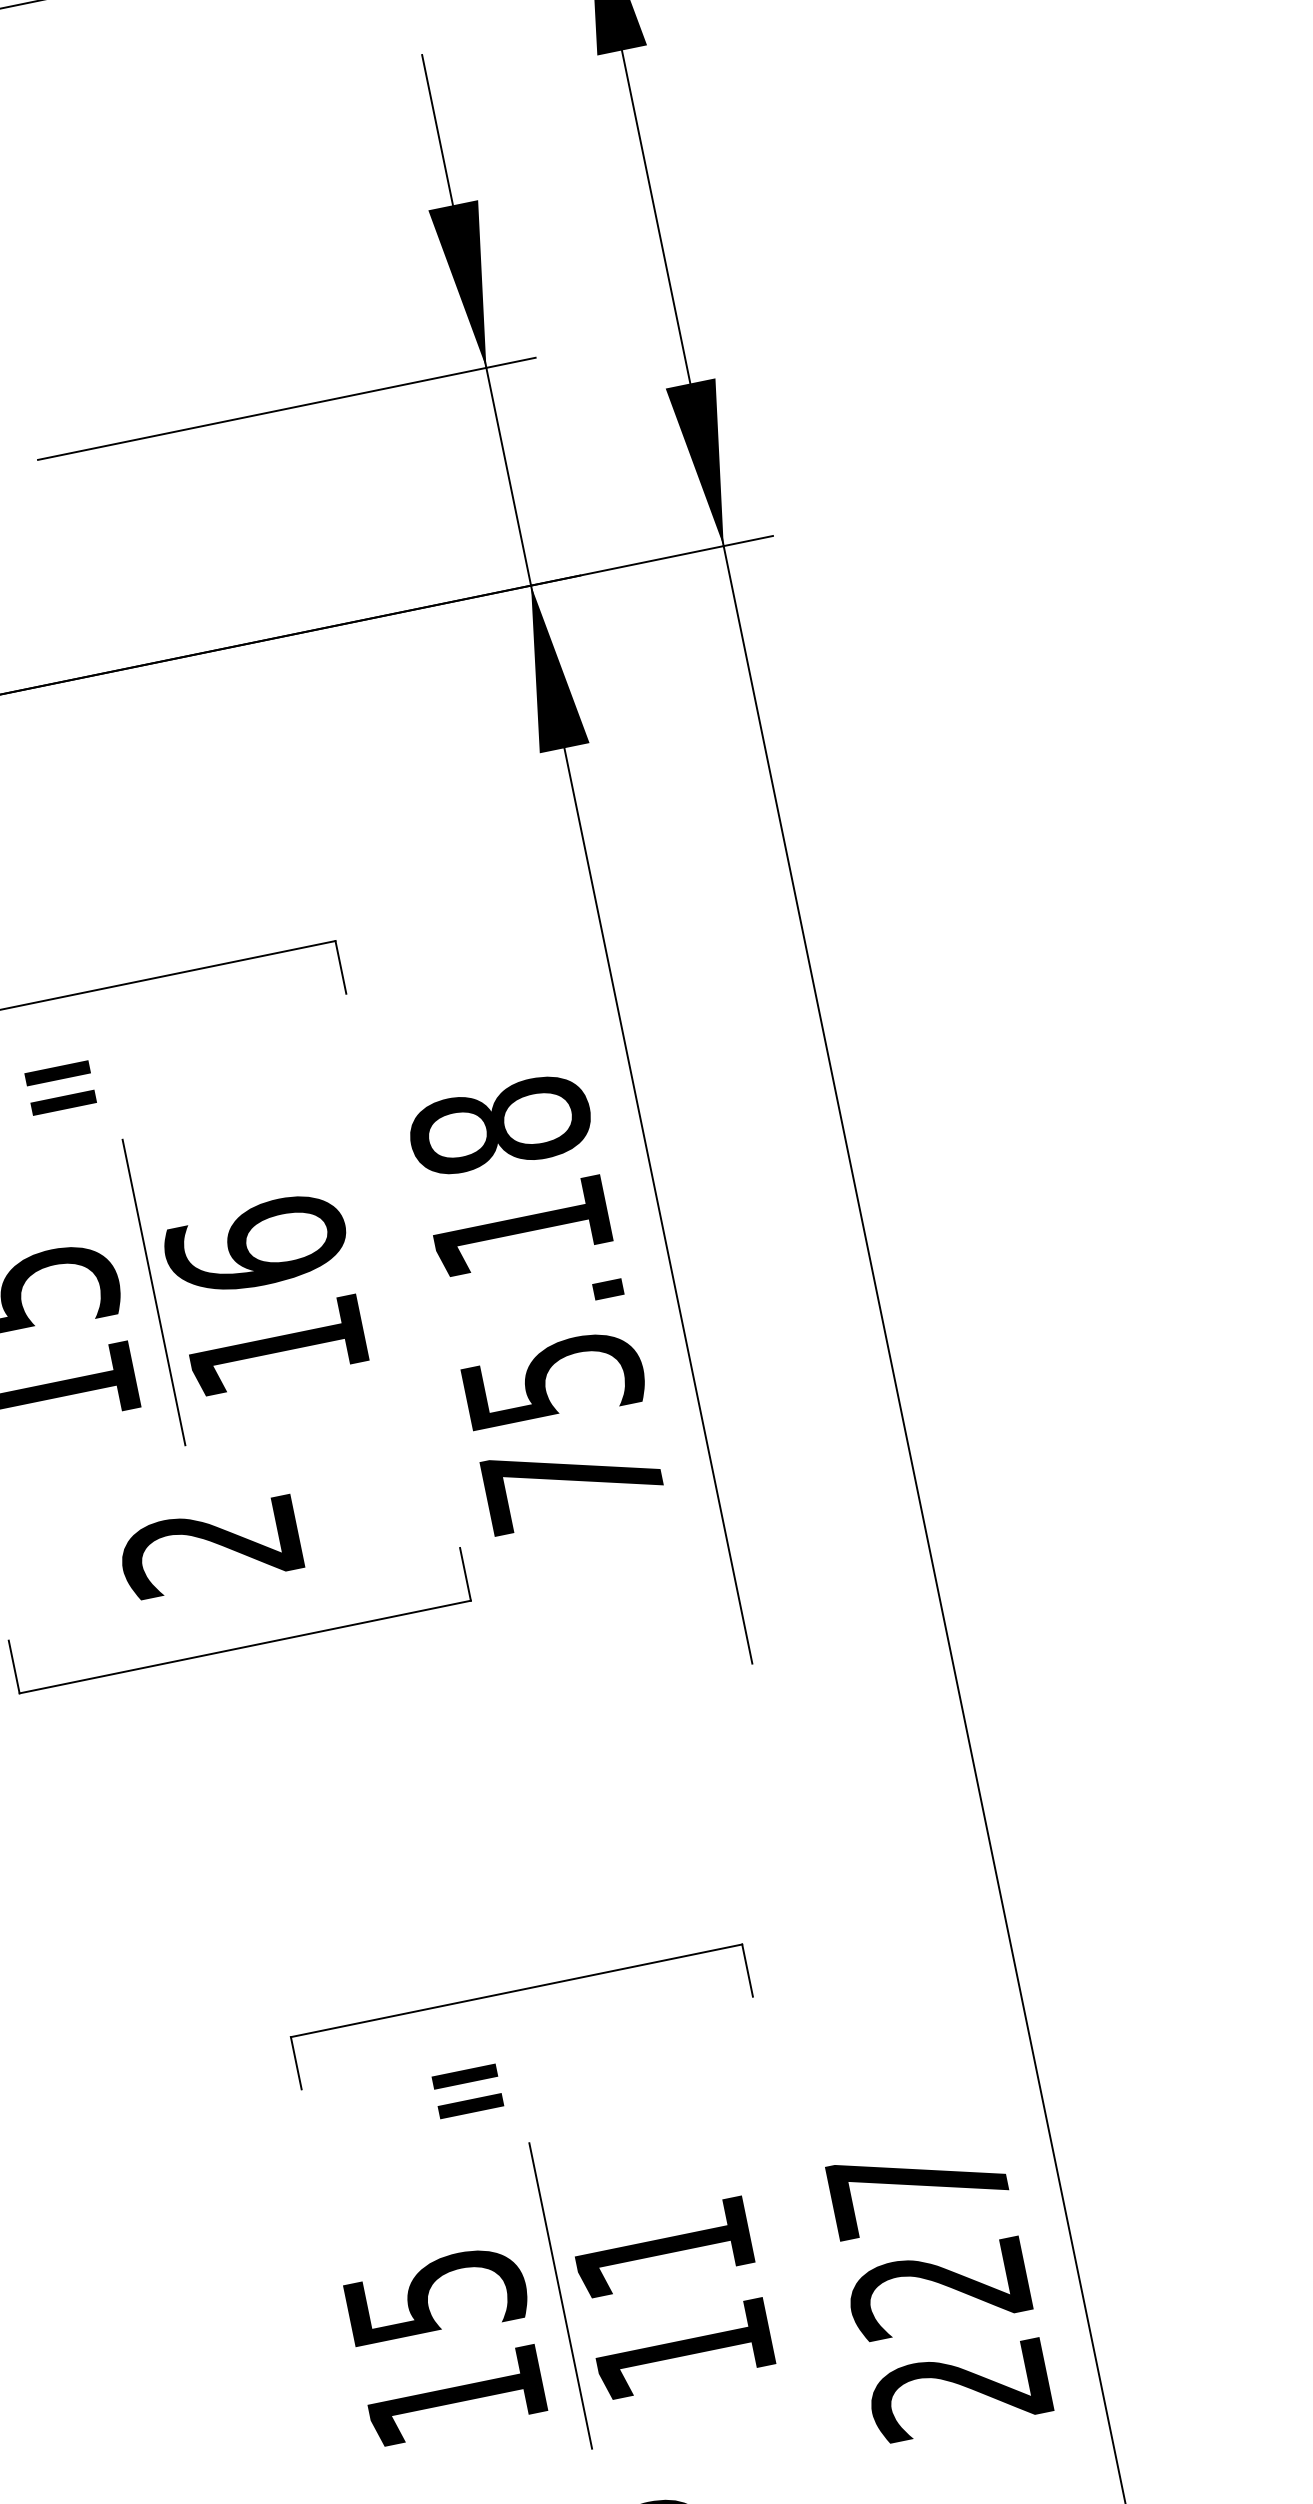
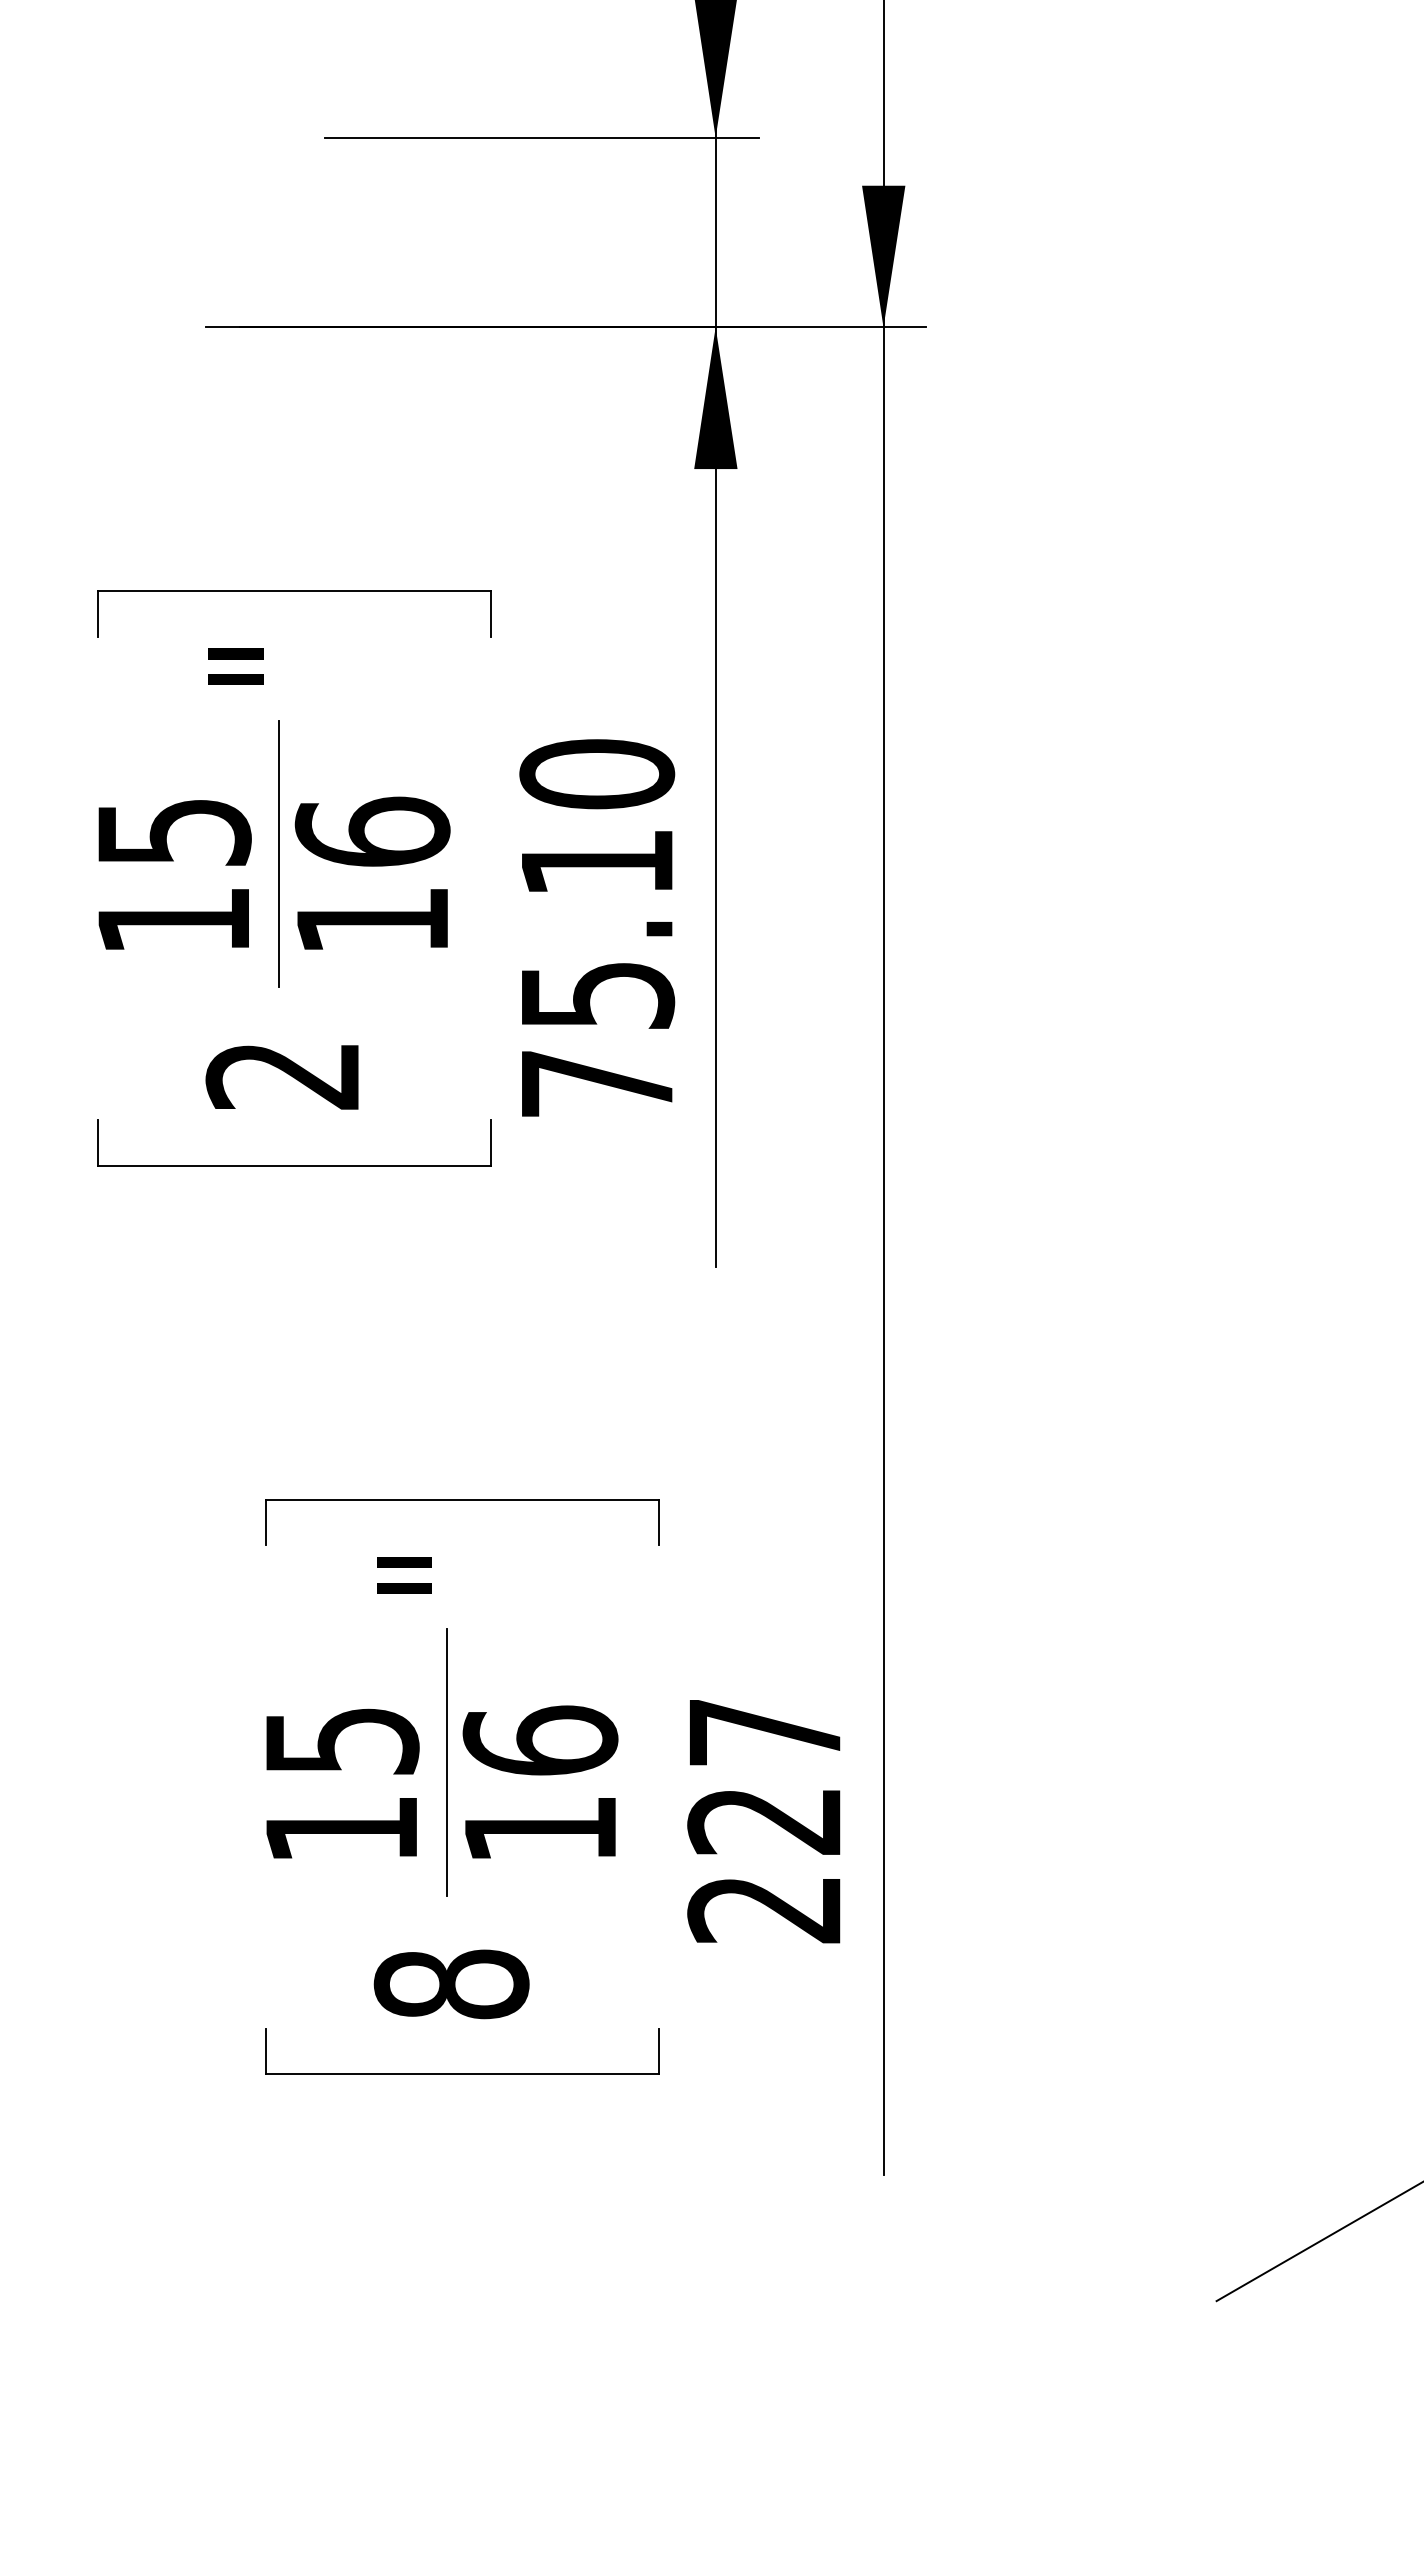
text: (499, 1126) -> (596, 774), 75.18 -> 75.10
text: (662, 2248) -> (540, 1740), 11 -> 16

